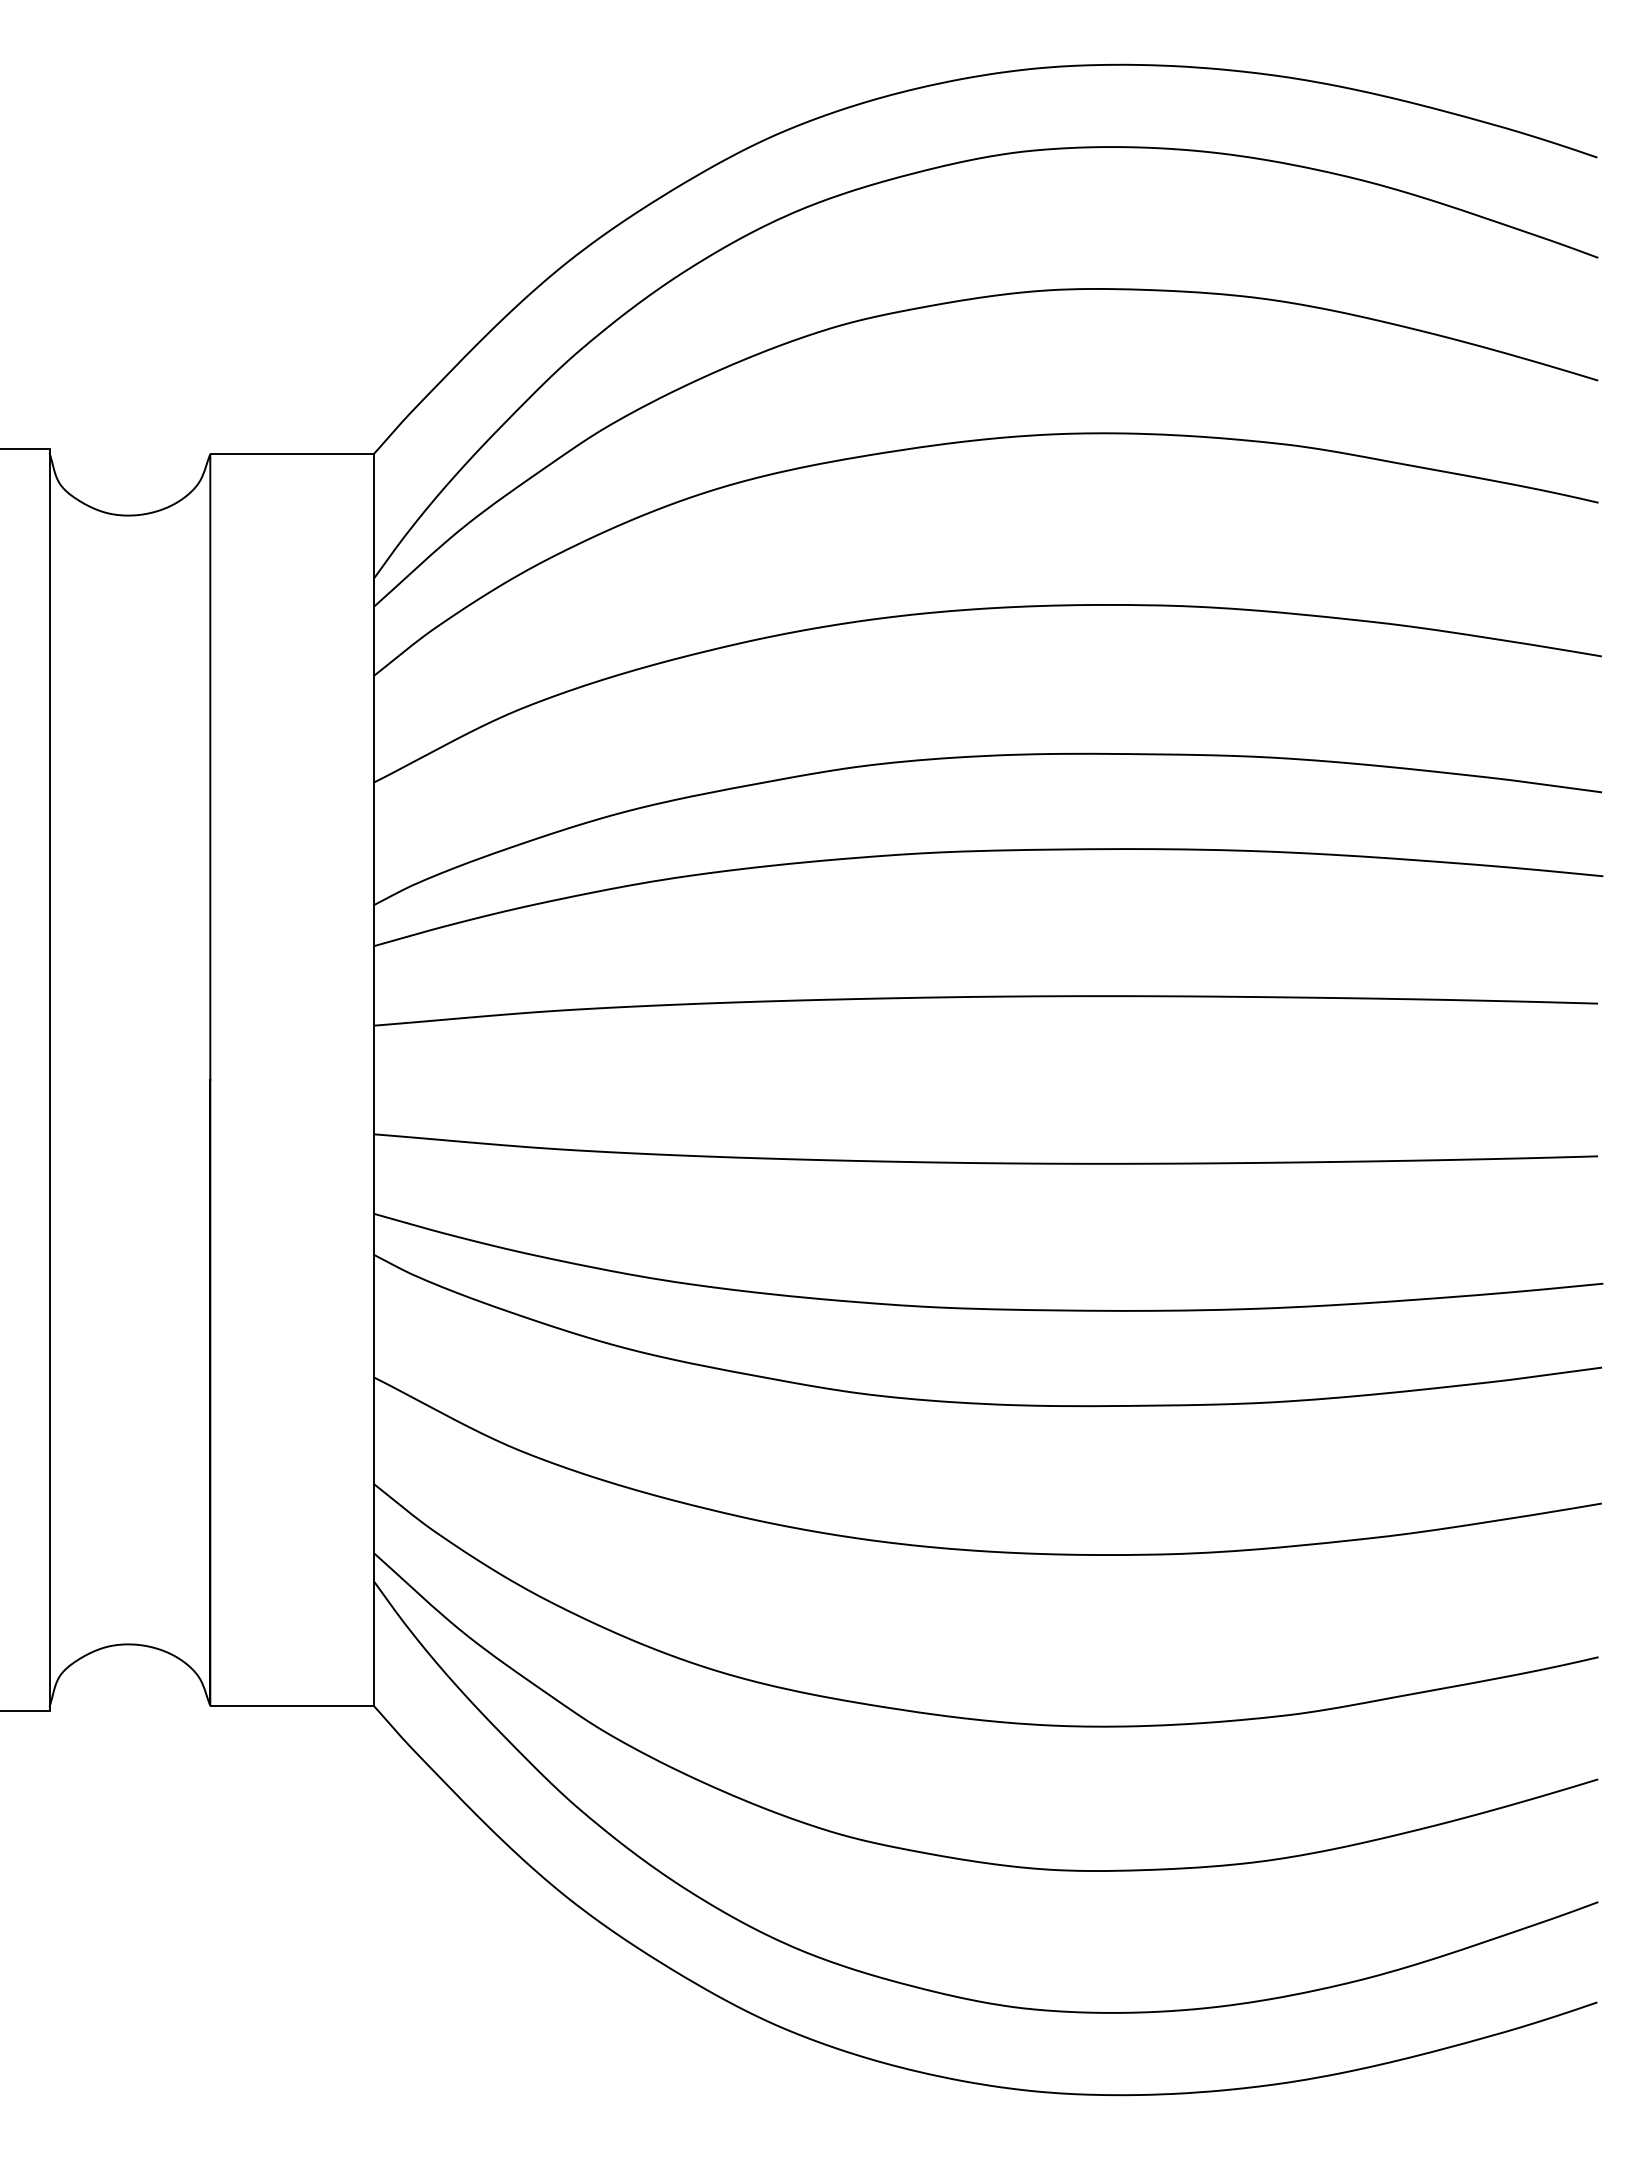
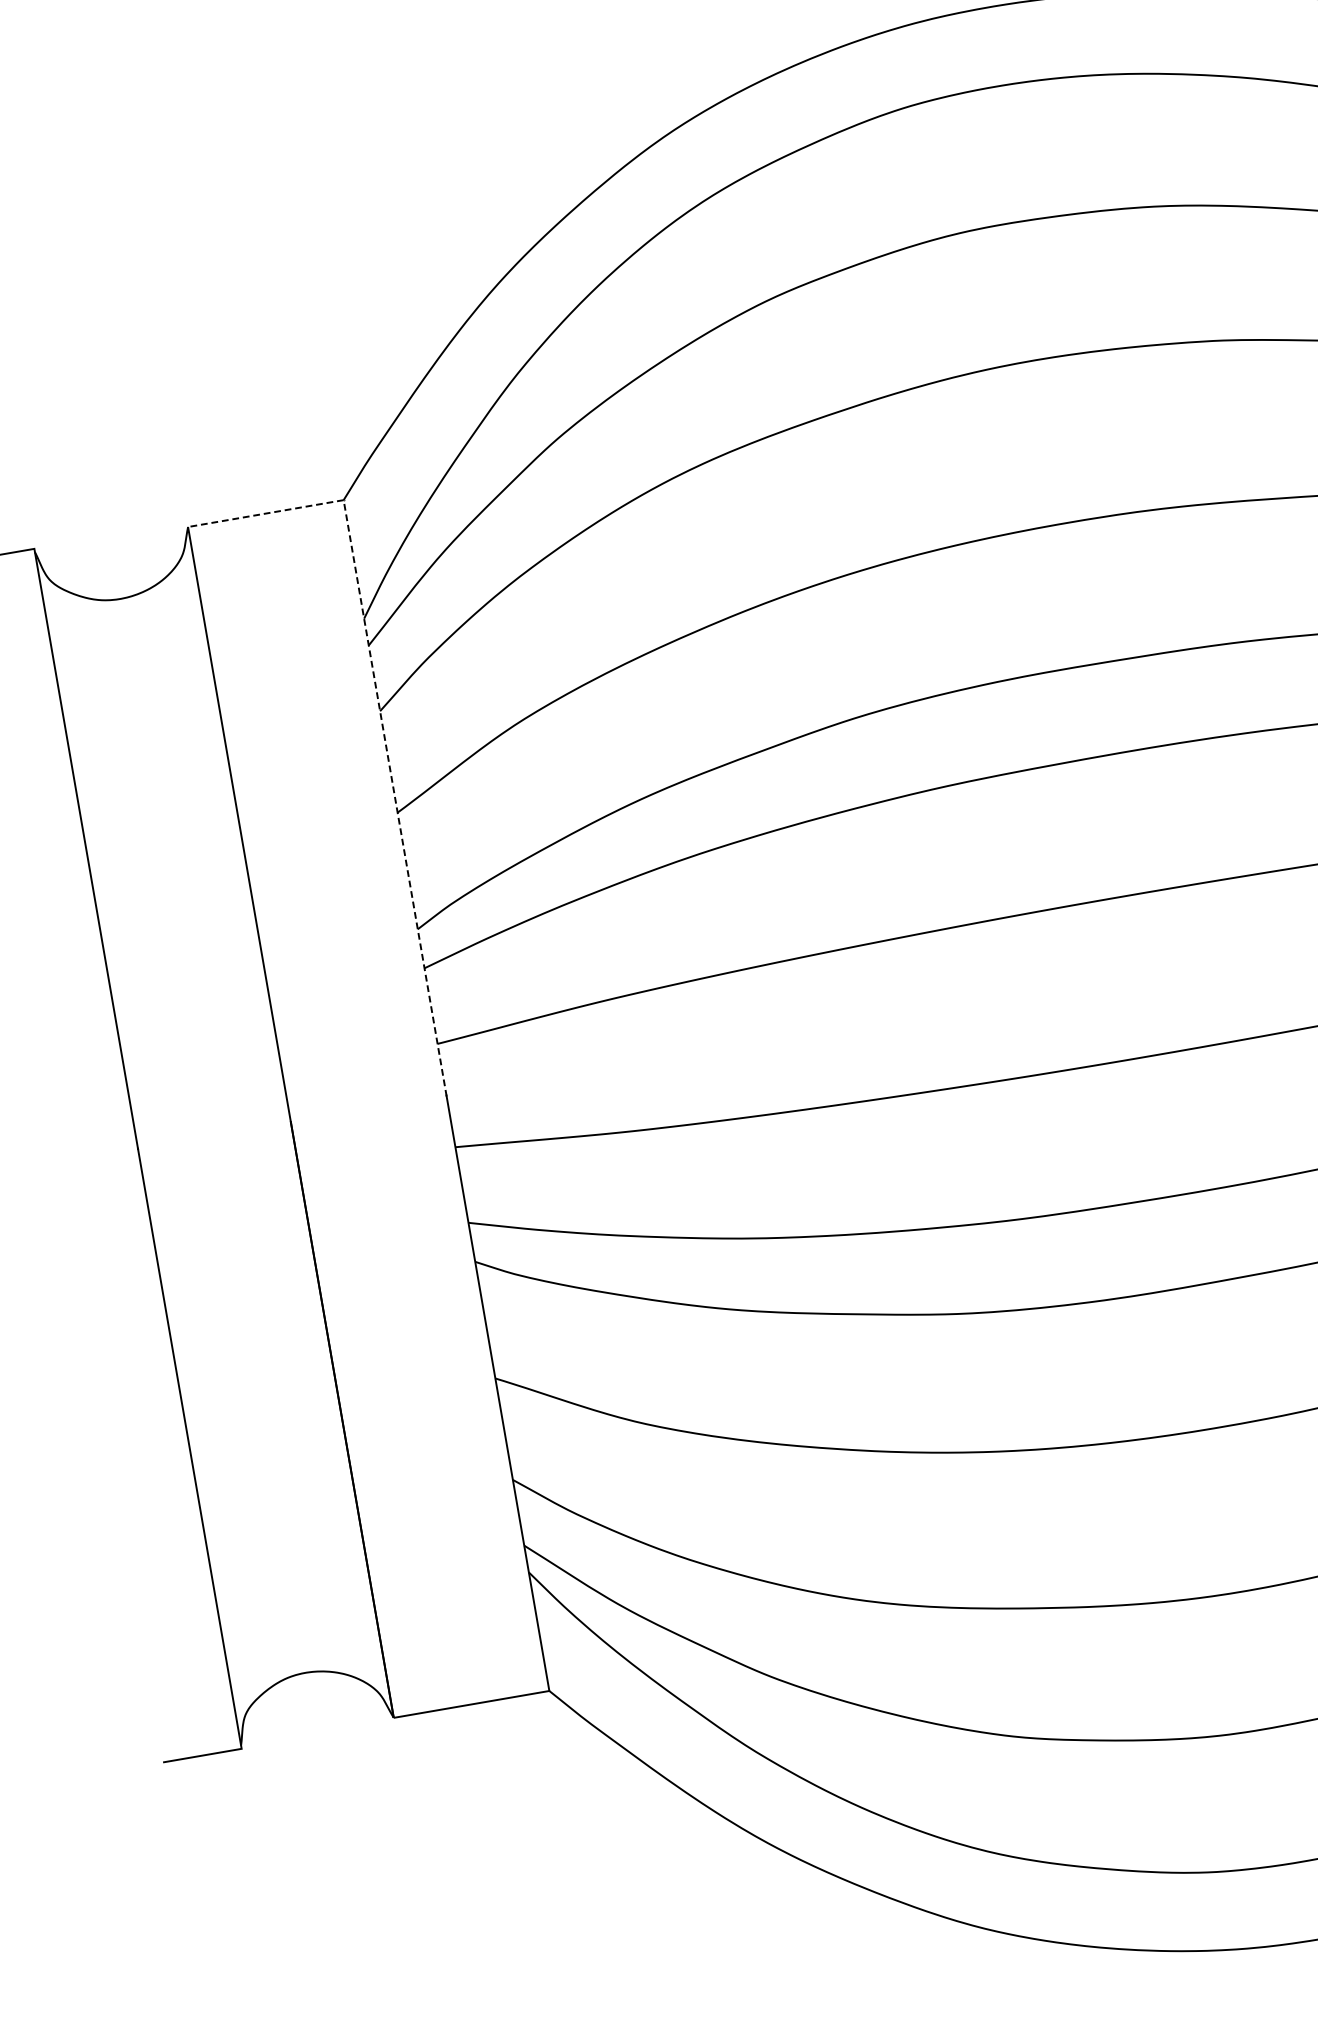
line: (373, 684) -> (381, 719), solid -> dashed

